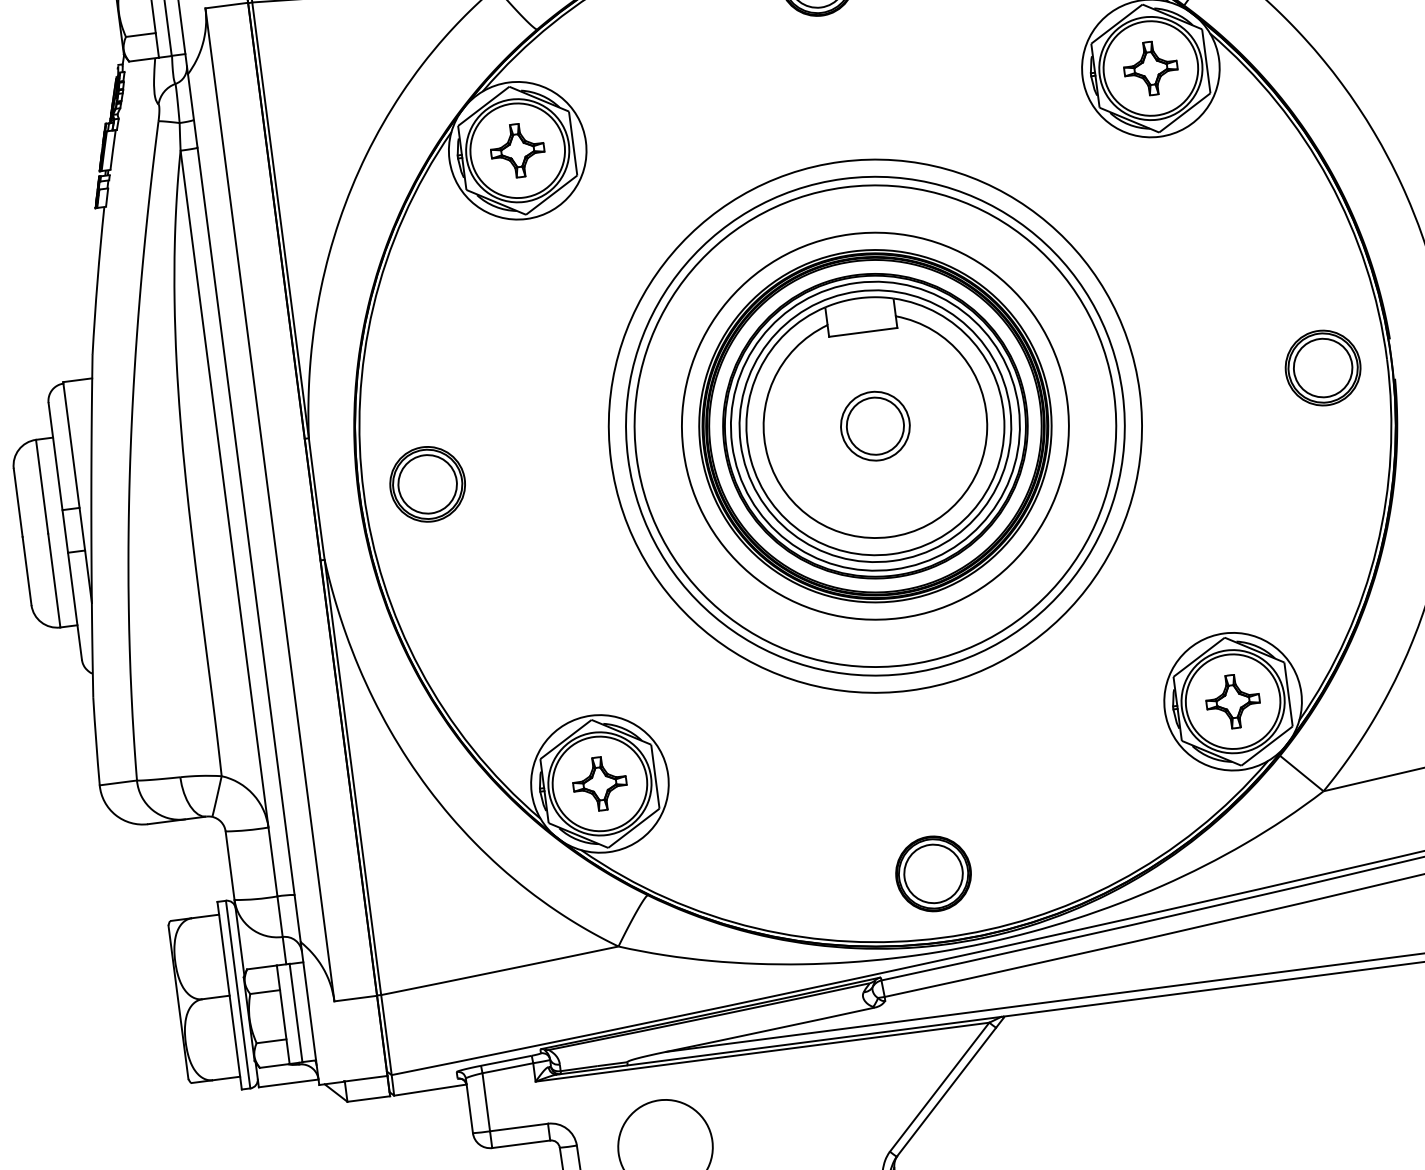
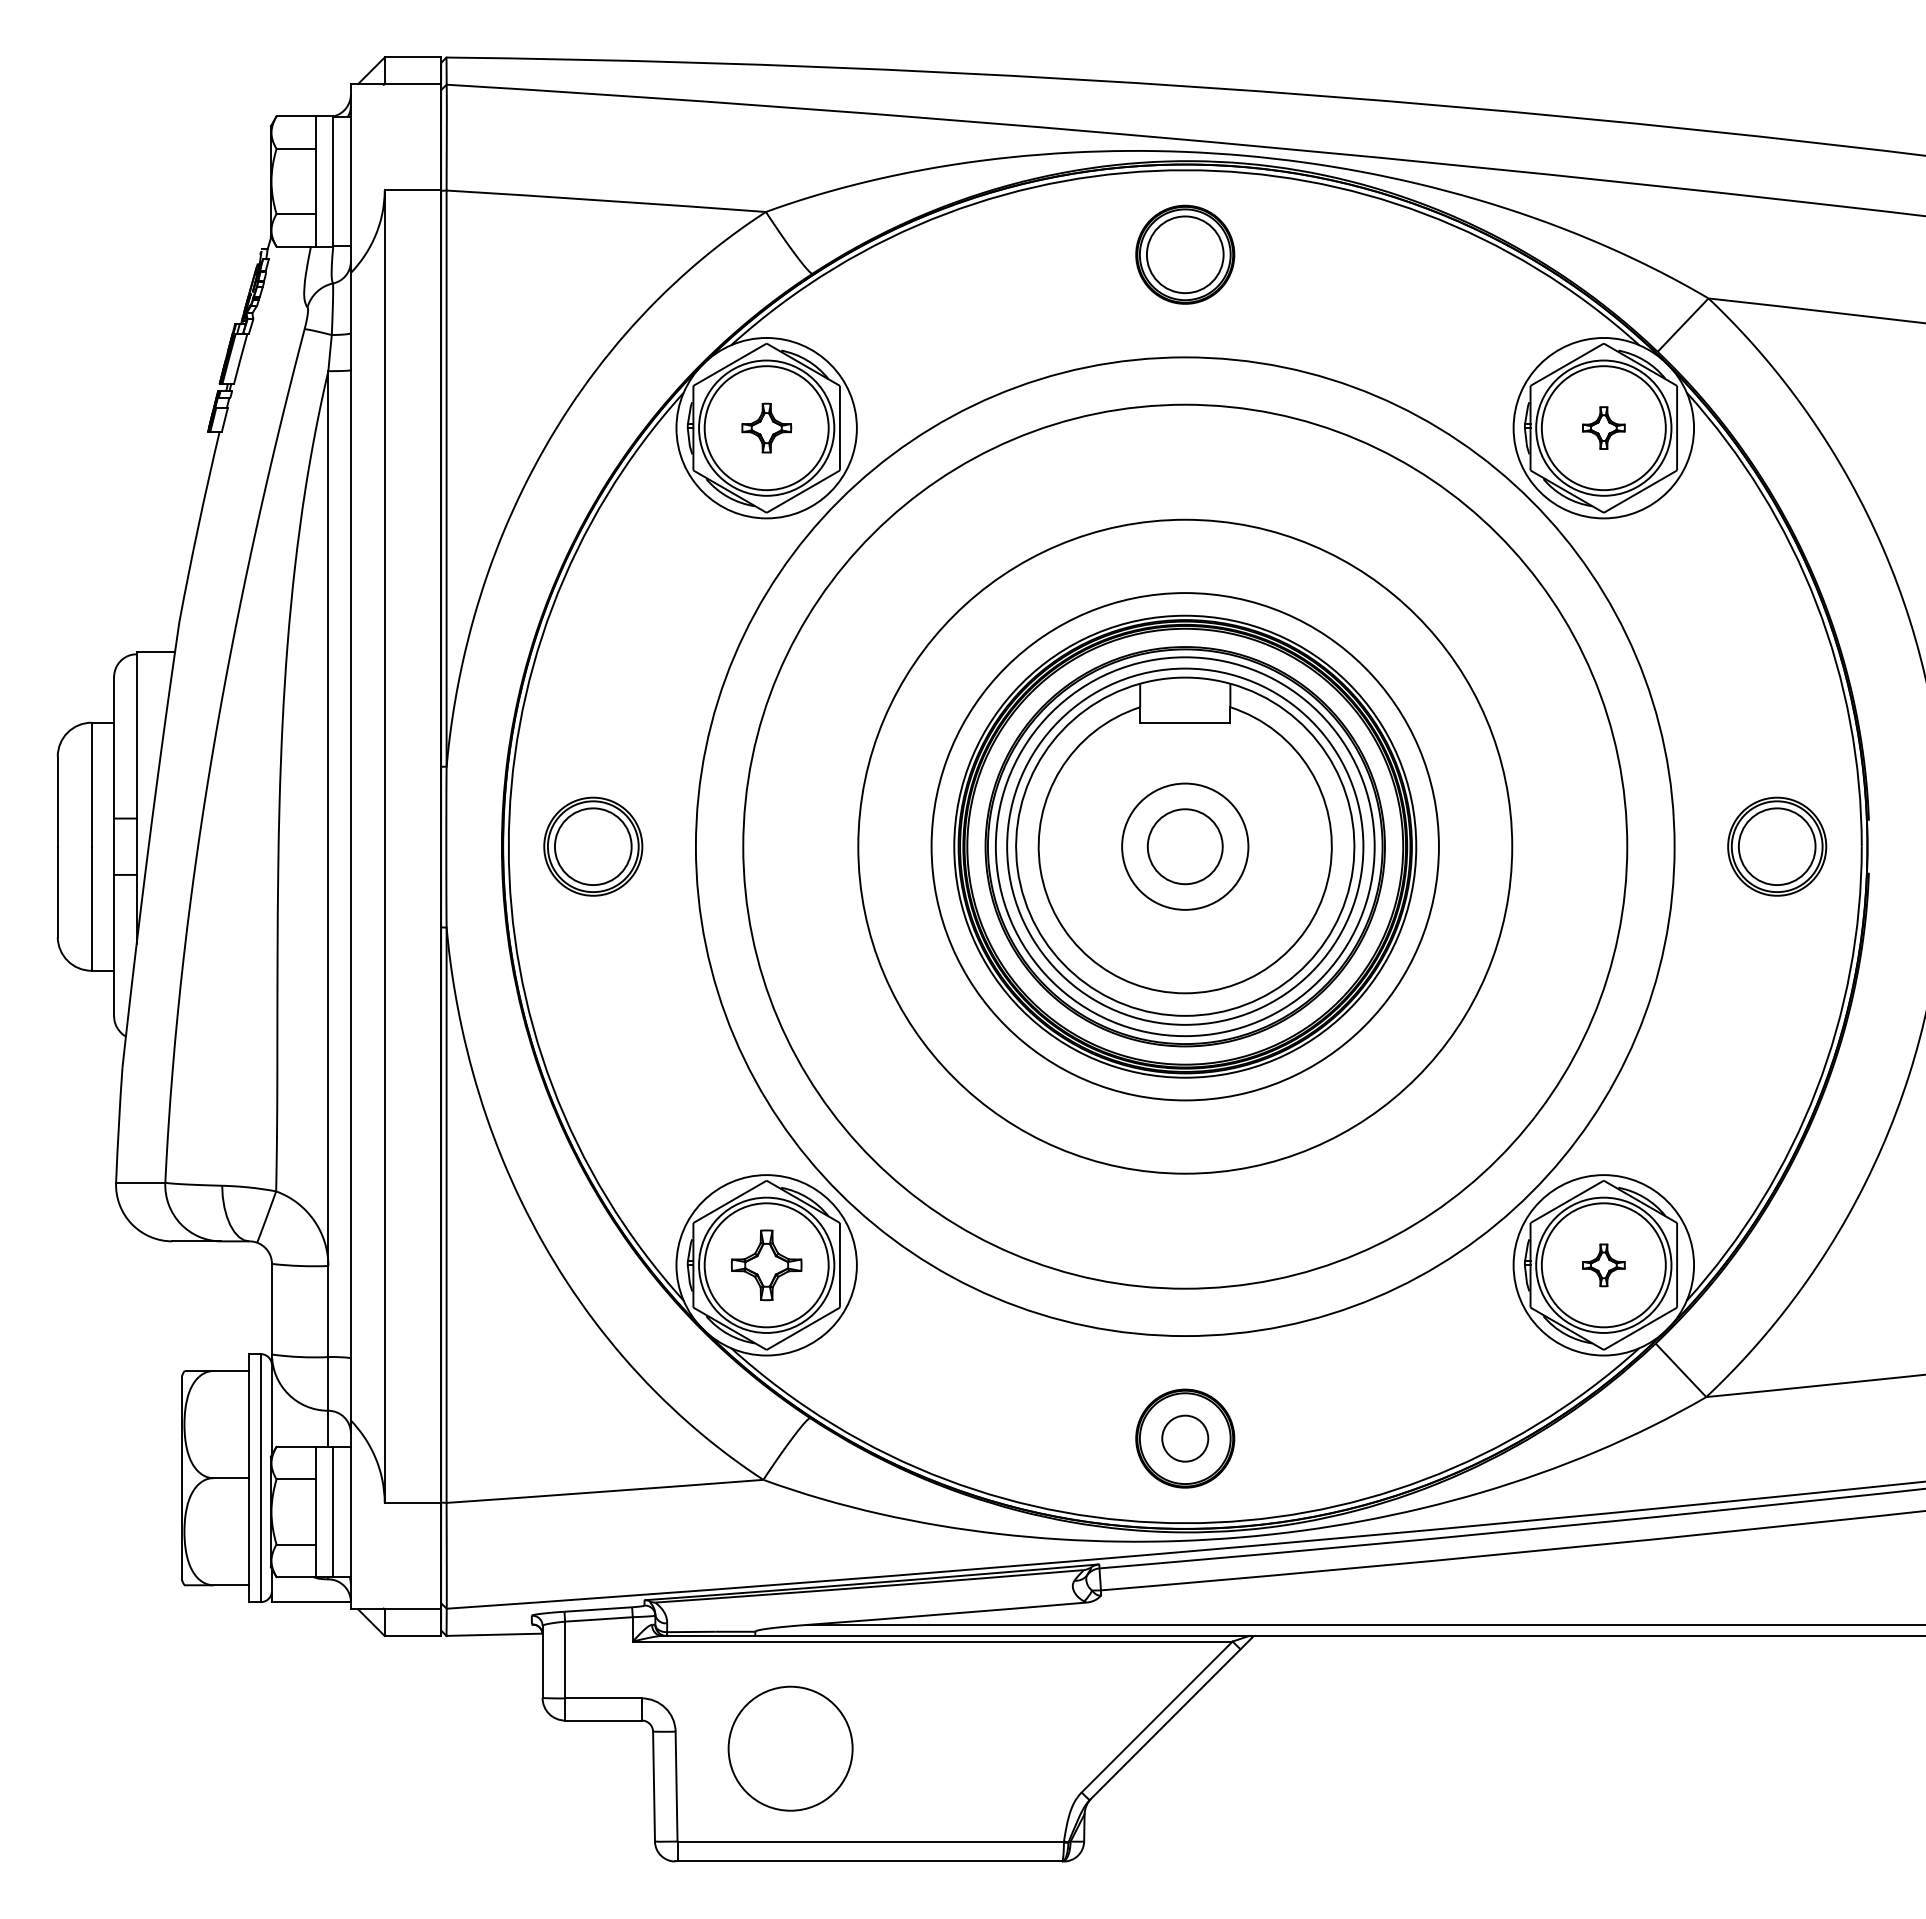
part: (1150, 68) -> (1603, 427), size x0.6
part: (517, 150) -> (766, 427), size x0.7
circle: (874, 426) -> (1184, 846), size x1.4
circle: (874, 426) -> (1184, 846), size x1.4
circle: (875, 426) -> (1185, 846), size x1.4
part: (1232, 701) -> (1603, 1265), size x0.6
circle: (932, 873) -> (1184, 1438), size x0.6

